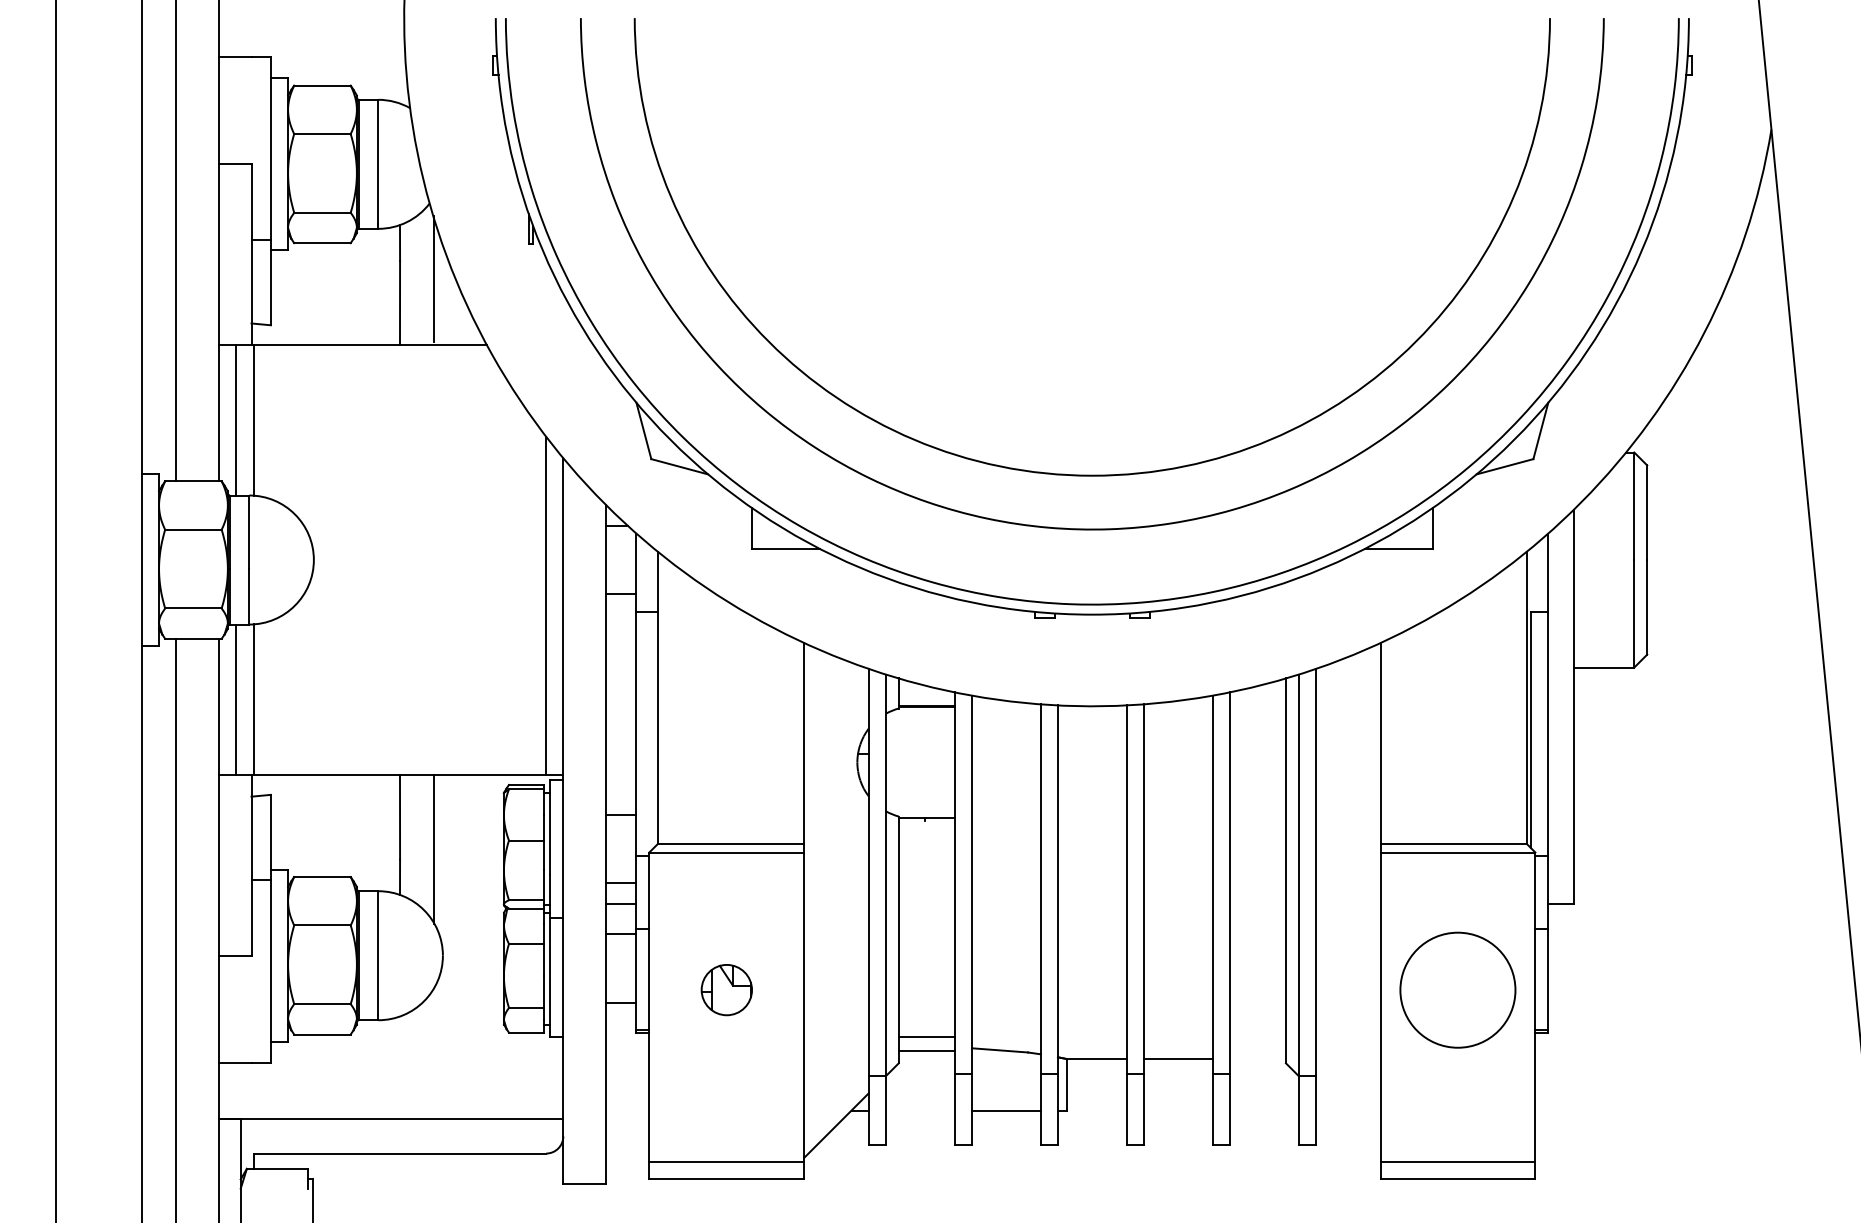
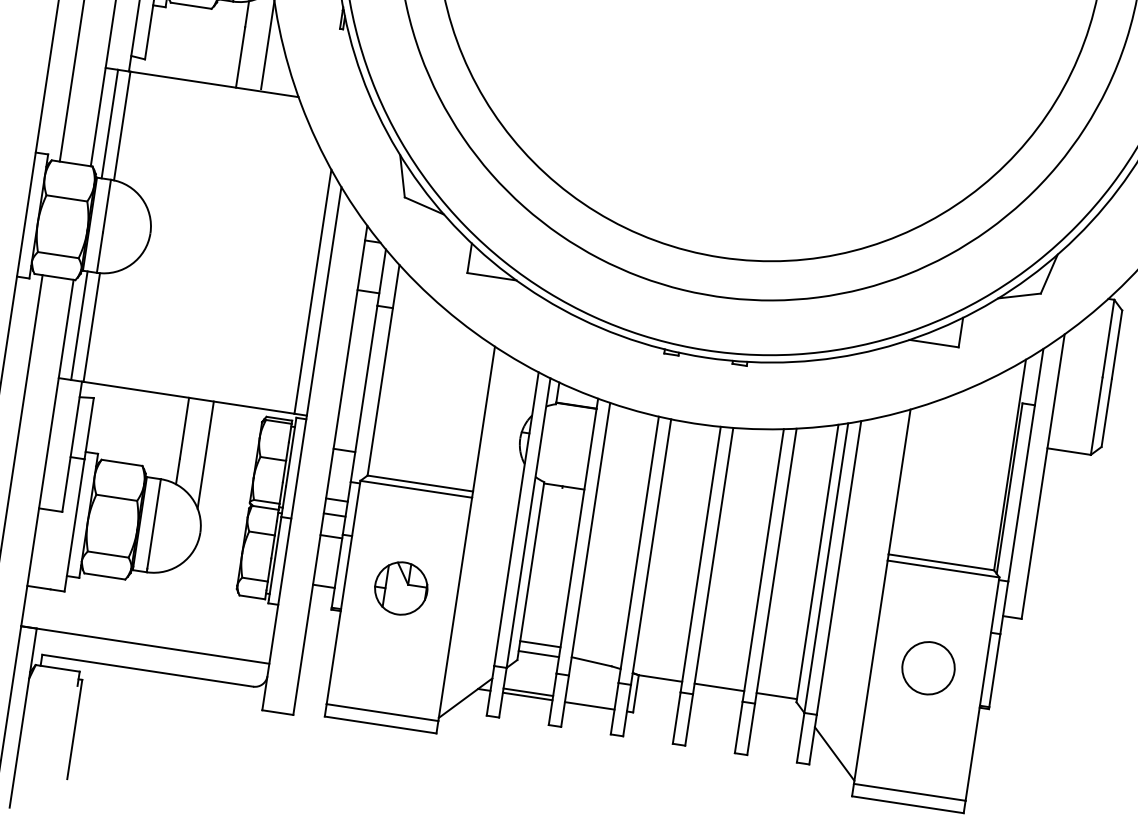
part: (726, 989) -> (401, 588), size x1.43
circle: (1457, 989) -> (928, 667), size x0.62
line: (1257, 1058) -> (776, 695), added
line: (919, 1104) -> (527, 692), added
line: (919, 1110) -> (527, 696), added
line: (1348, 1125) -> (834, 753), added

